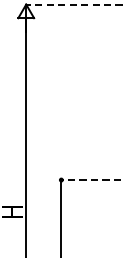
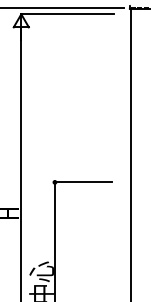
line: (73, 4) -> (66, 14), dashed -> solid
line: (91, 180) -> (83, 182), dashed -> solid

